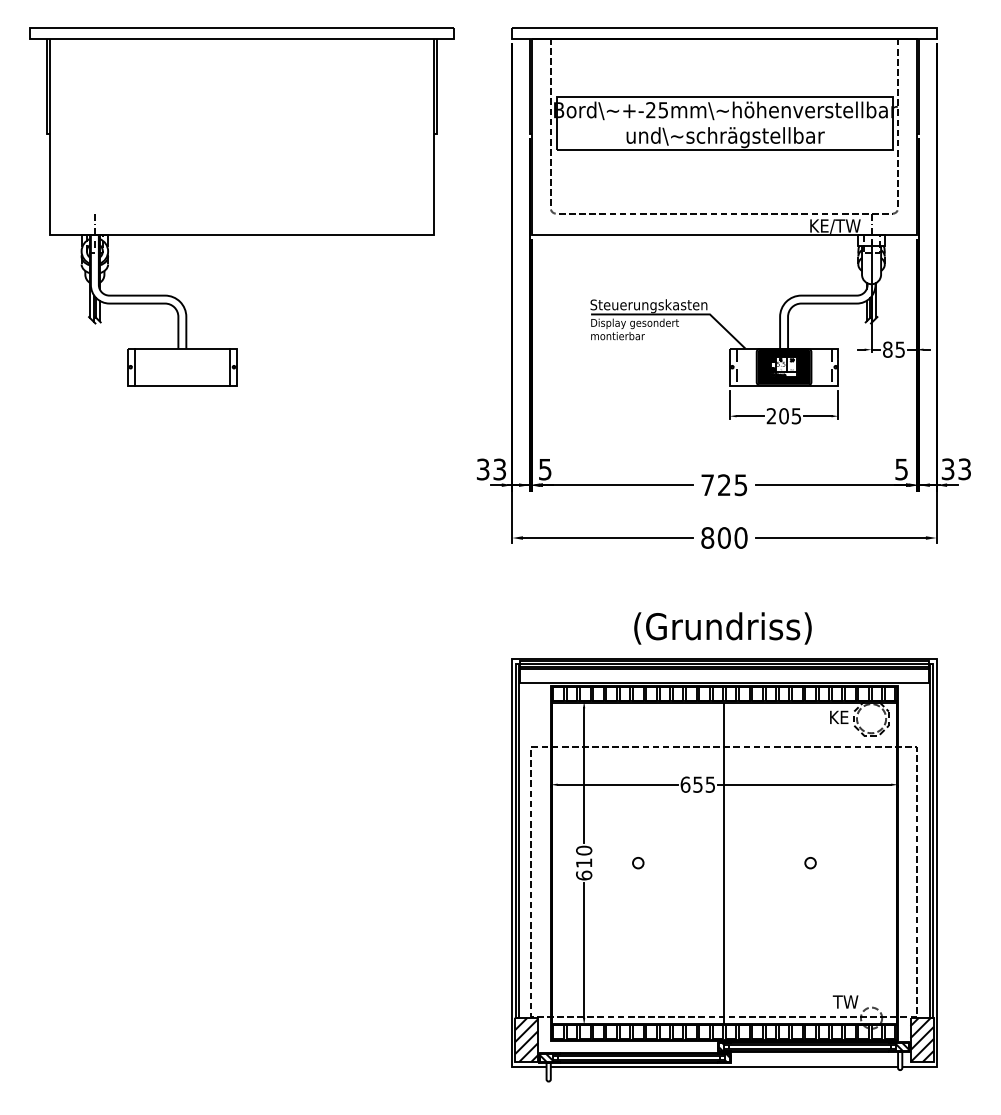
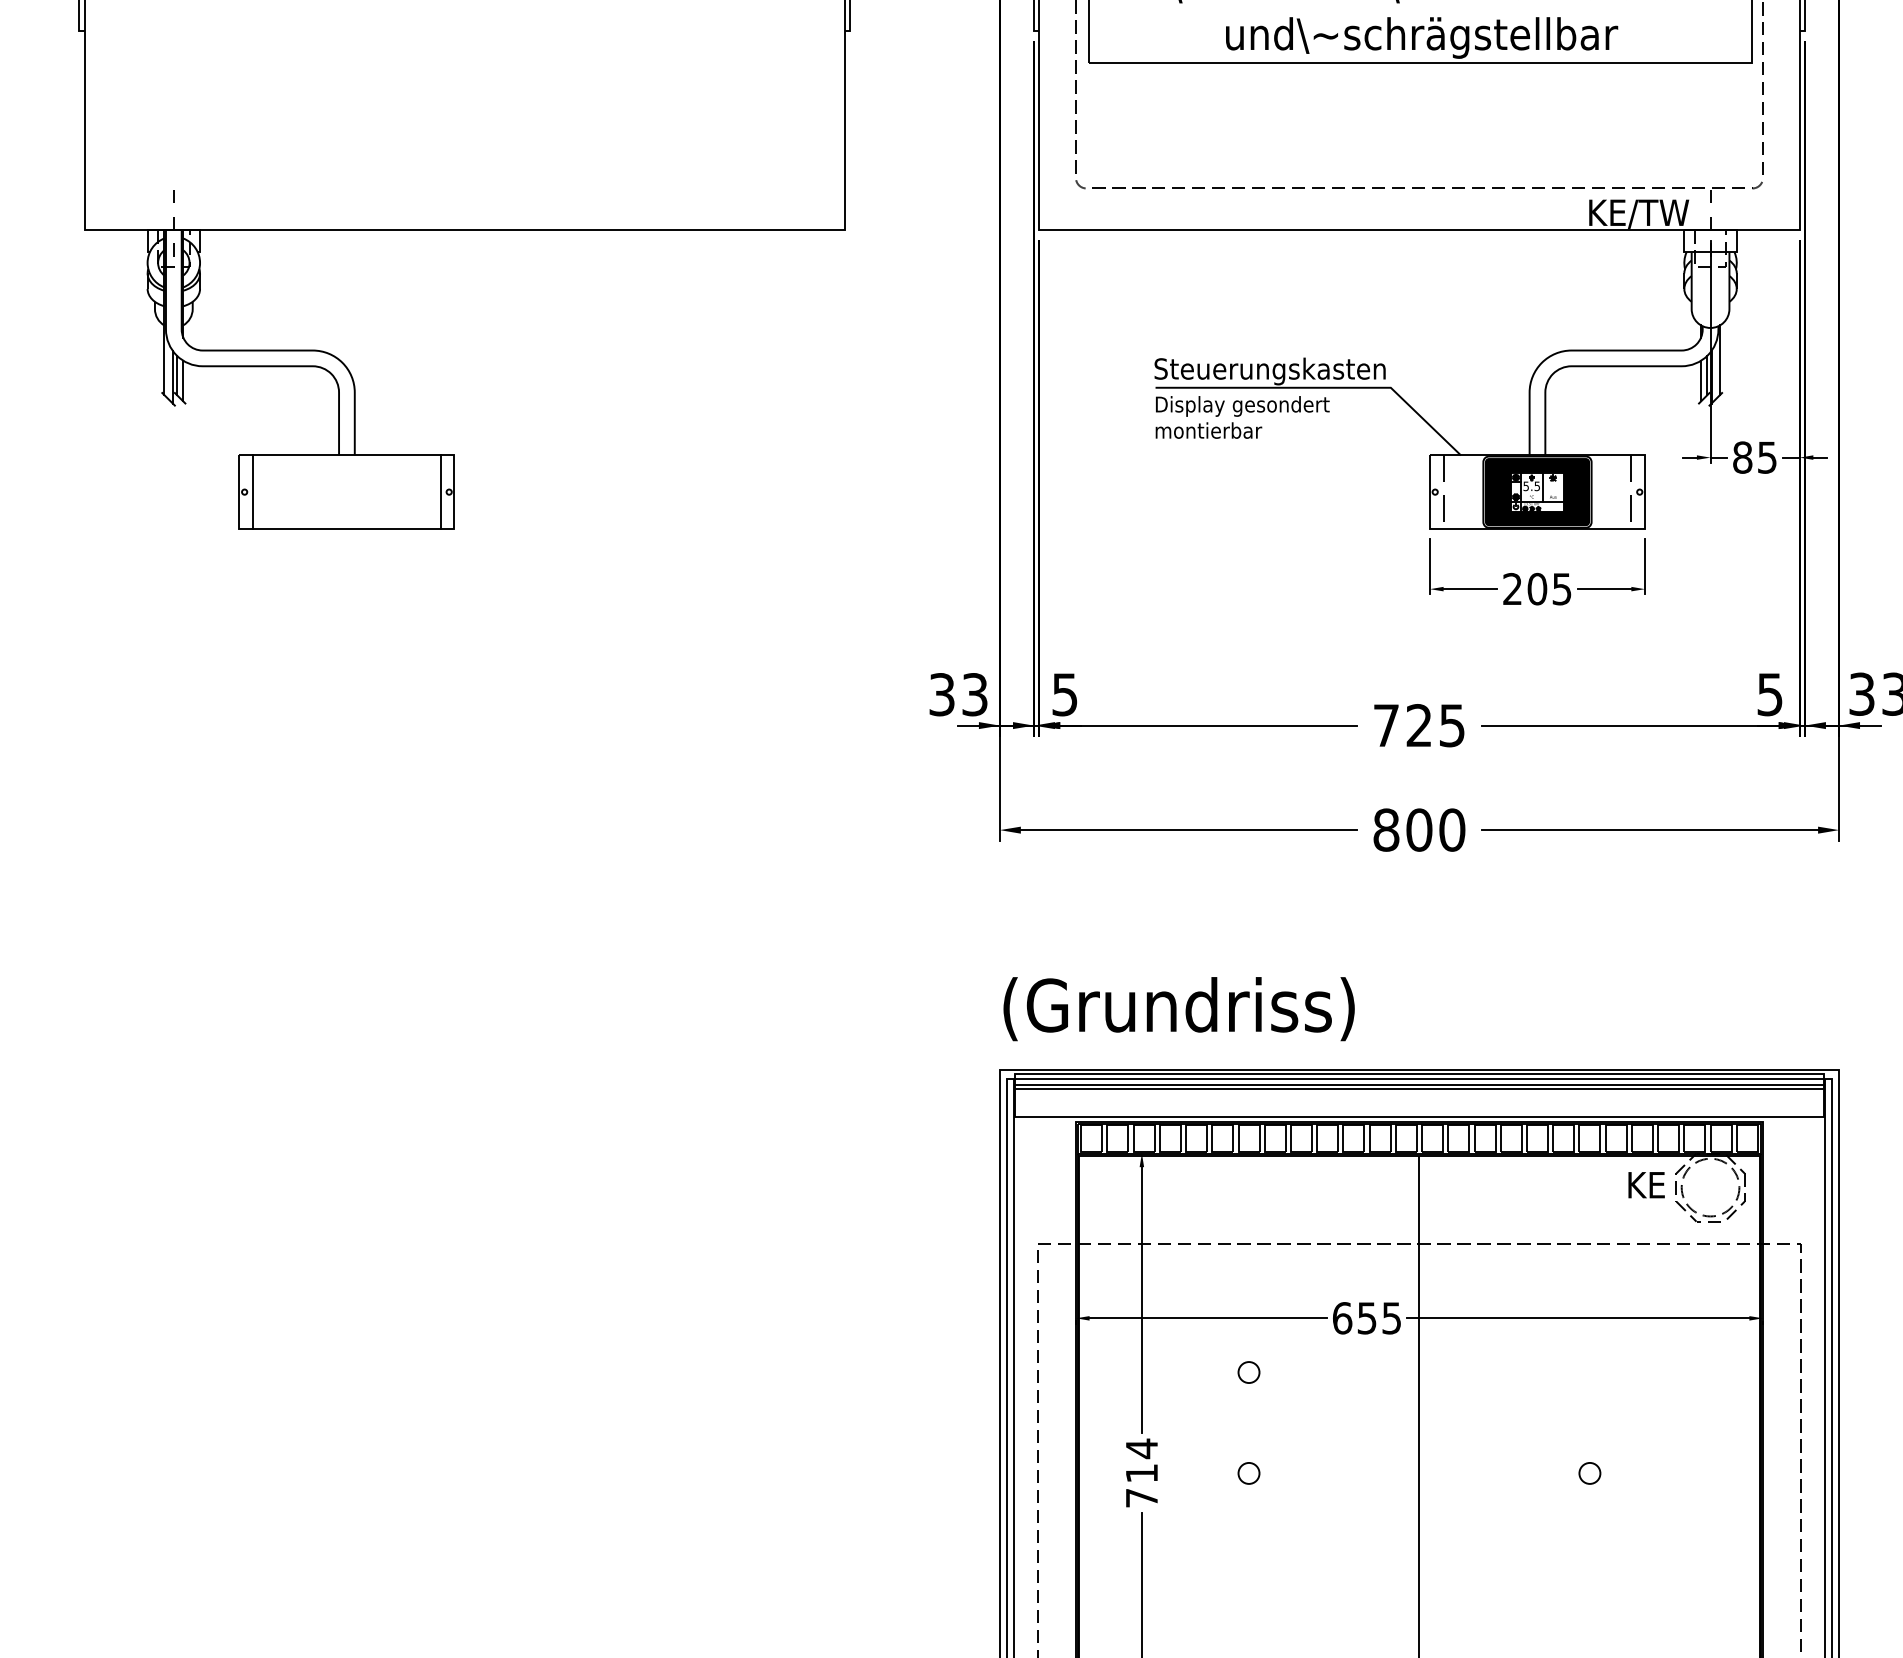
text: (722, 628) -> (1178, 1009), moved
circle: (638, 812) -> (1249, 1373), added
text: (584, 862) -> (1142, 1472), 610 -> 714

